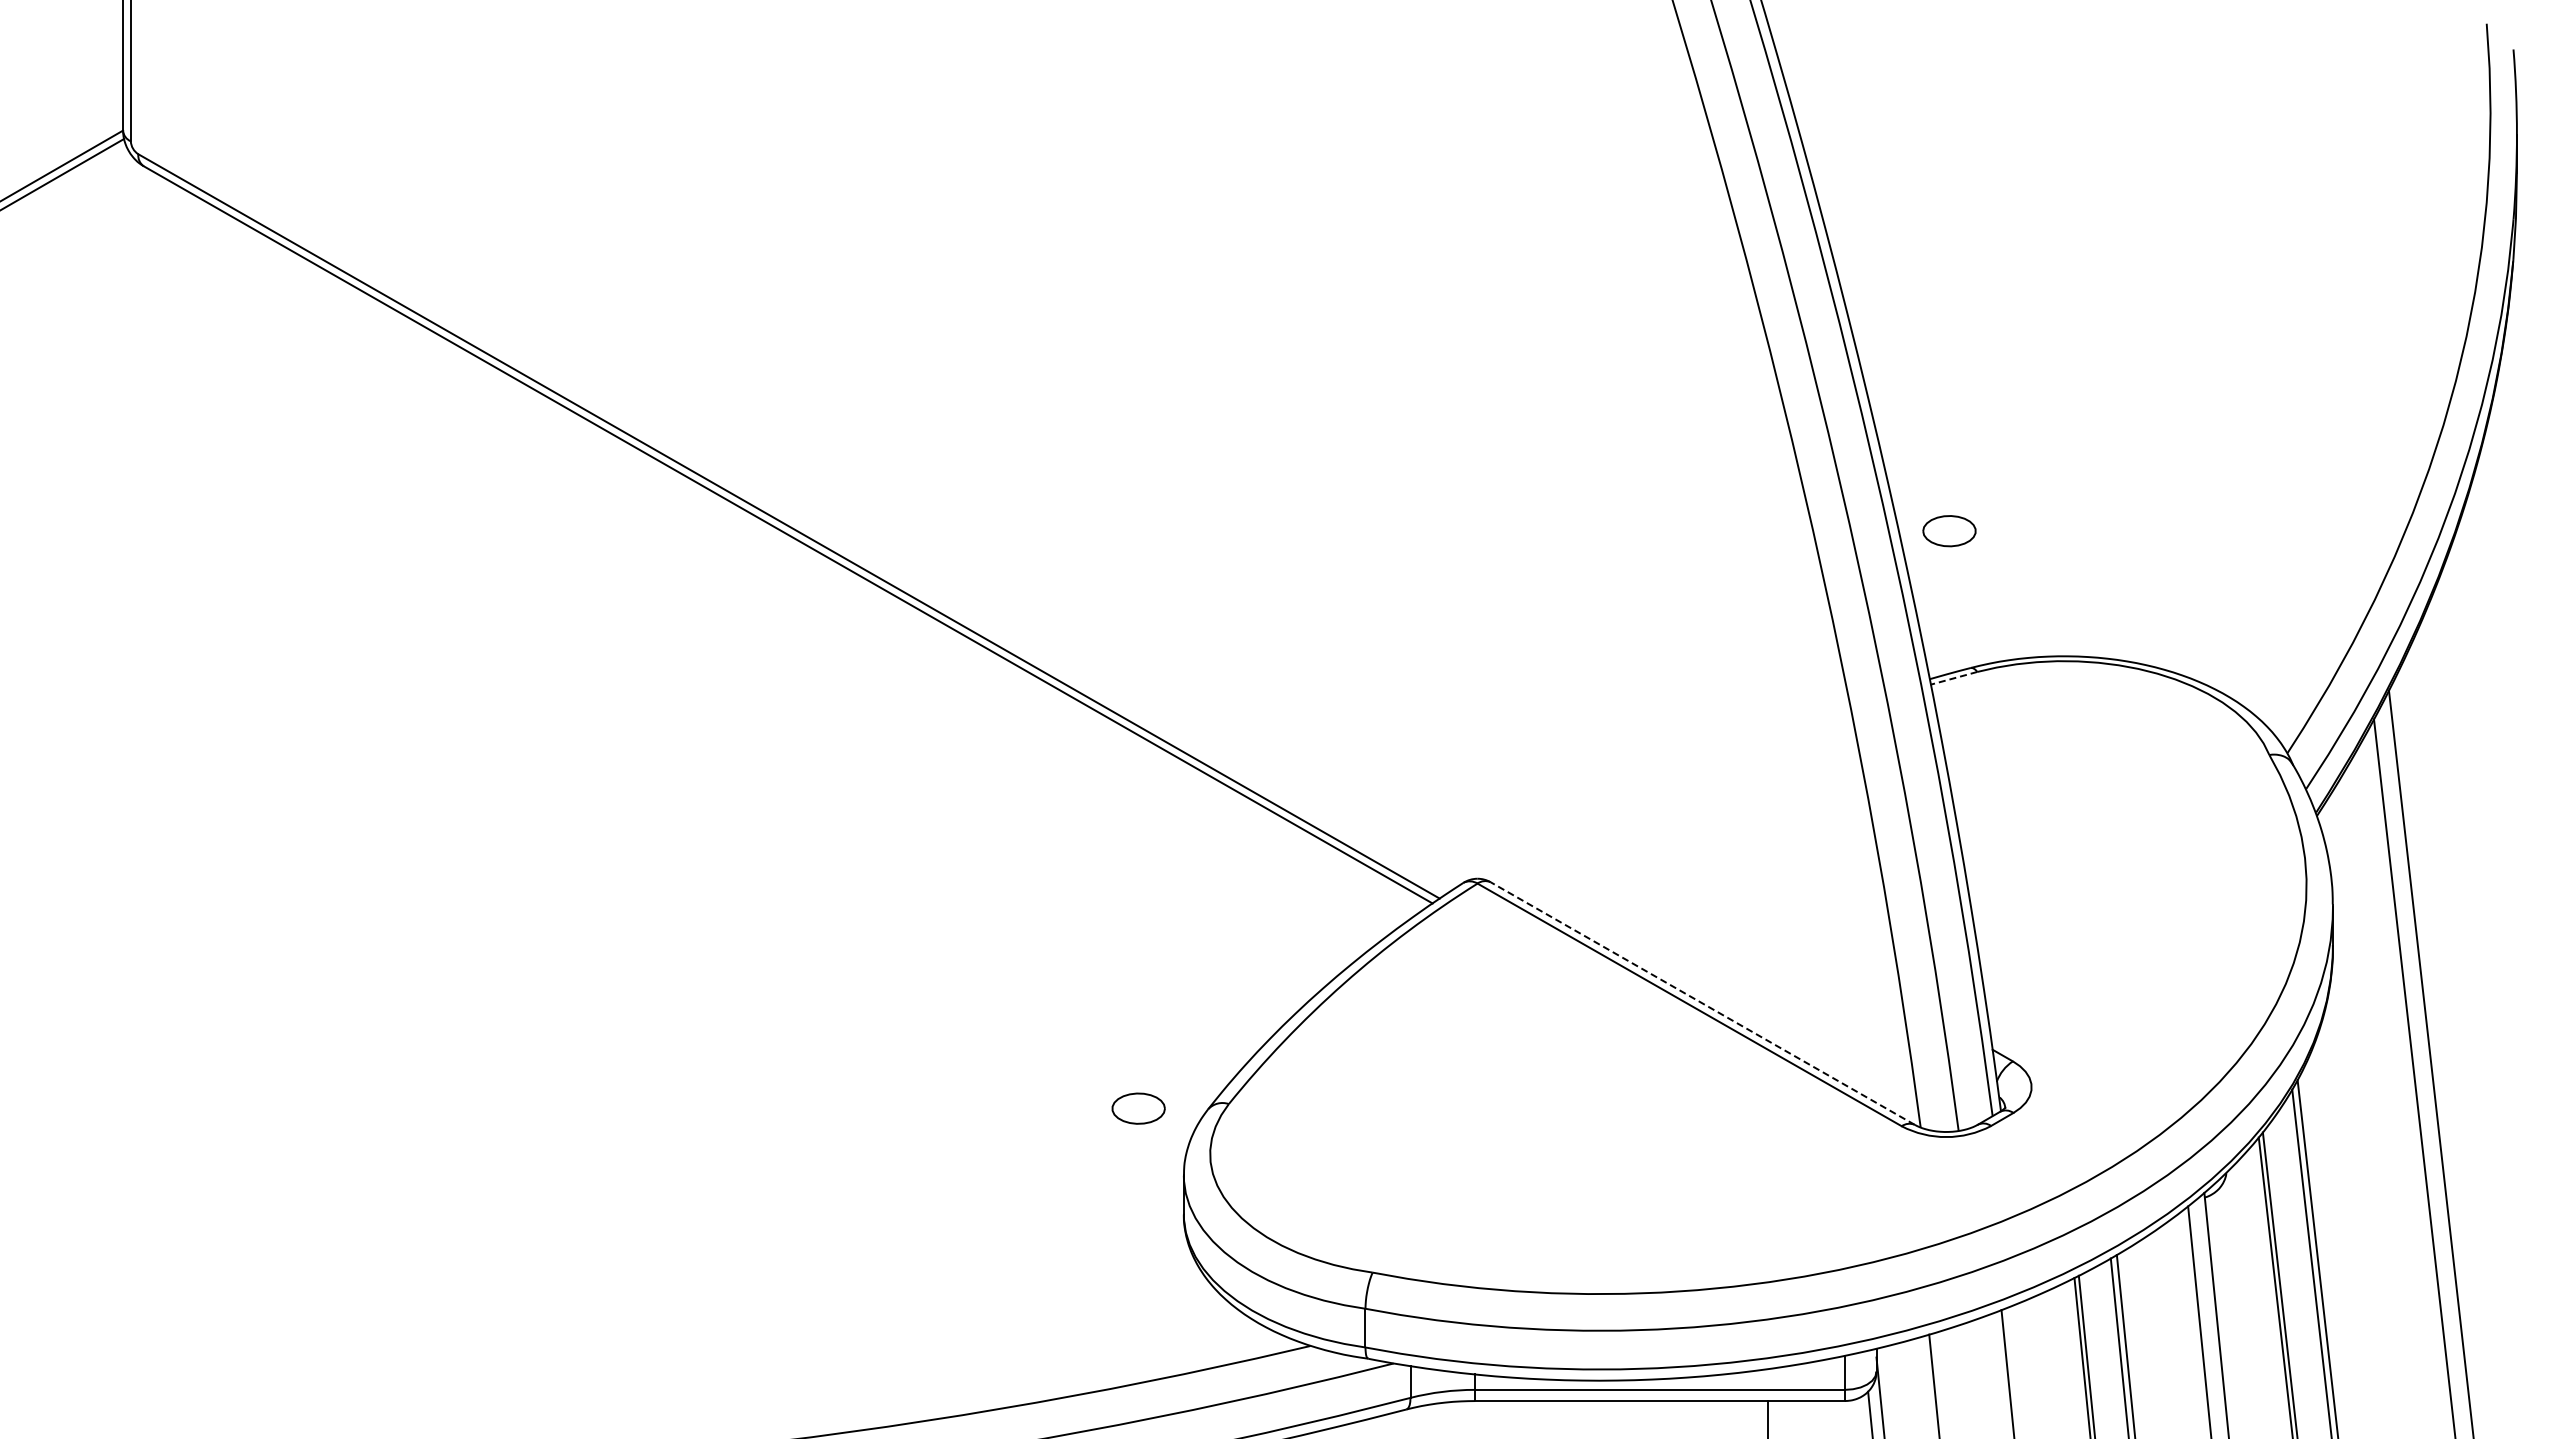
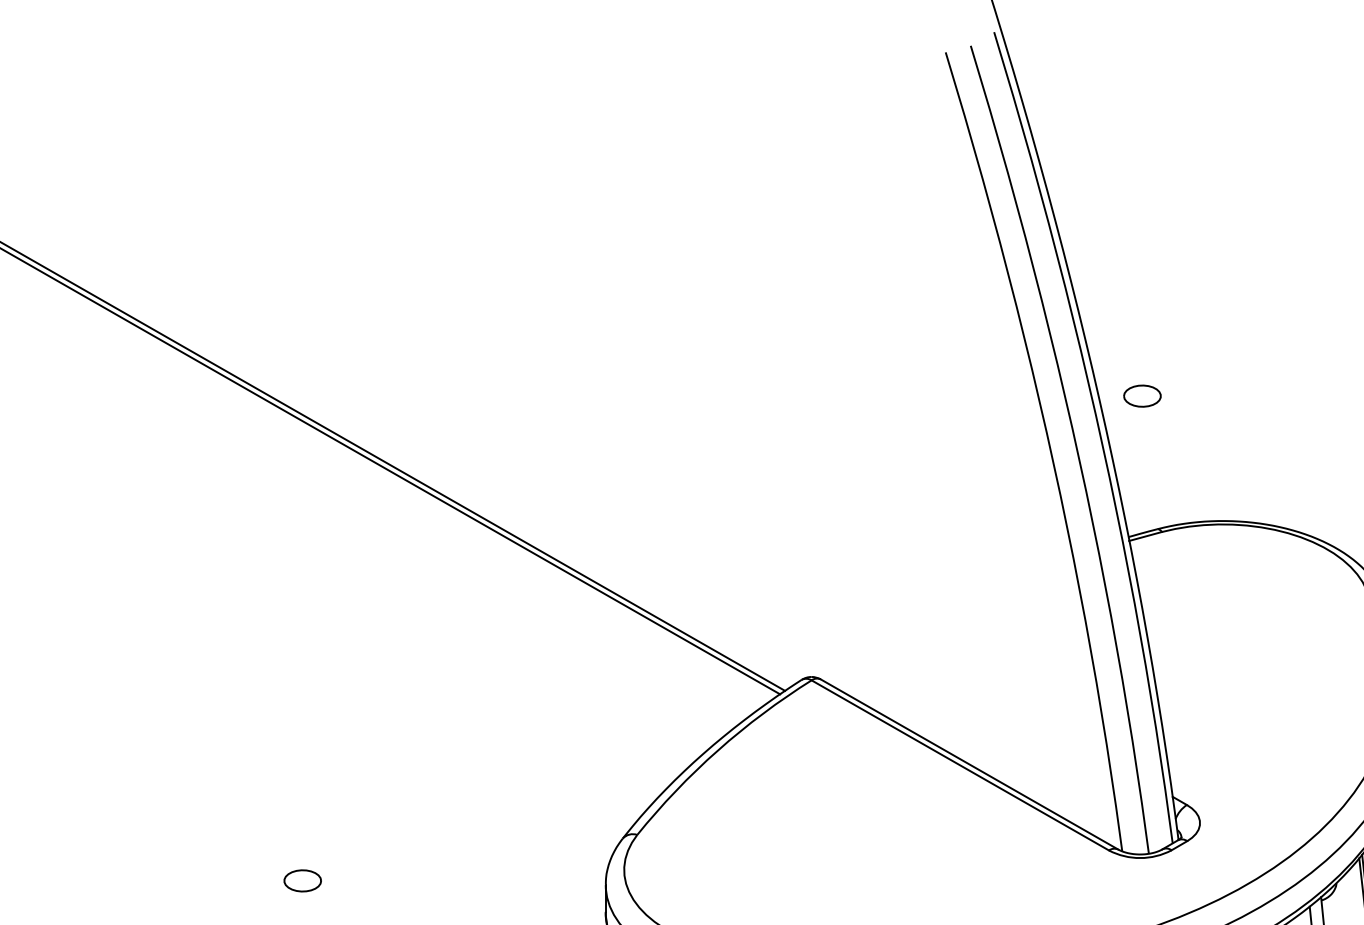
part: (1949, 531) -> (1142, 396), moved
line: (1953, 678) -> (1145, 536), dashed -> solid
line: (1702, 1003) -> (969, 764), dashed -> solid
part: (1138, 1108) -> (302, 880), moved

